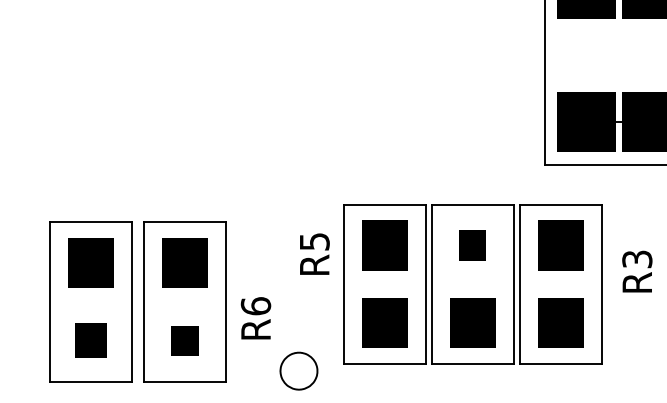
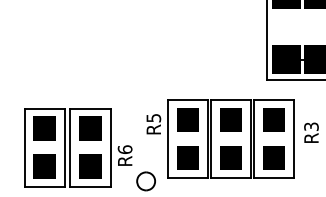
part: (471, 244) -> (230, 119), size x1.67
part: (91, 340) -> (44, 166), size x1.43
part: (185, 340) -> (90, 166), size x1.67

